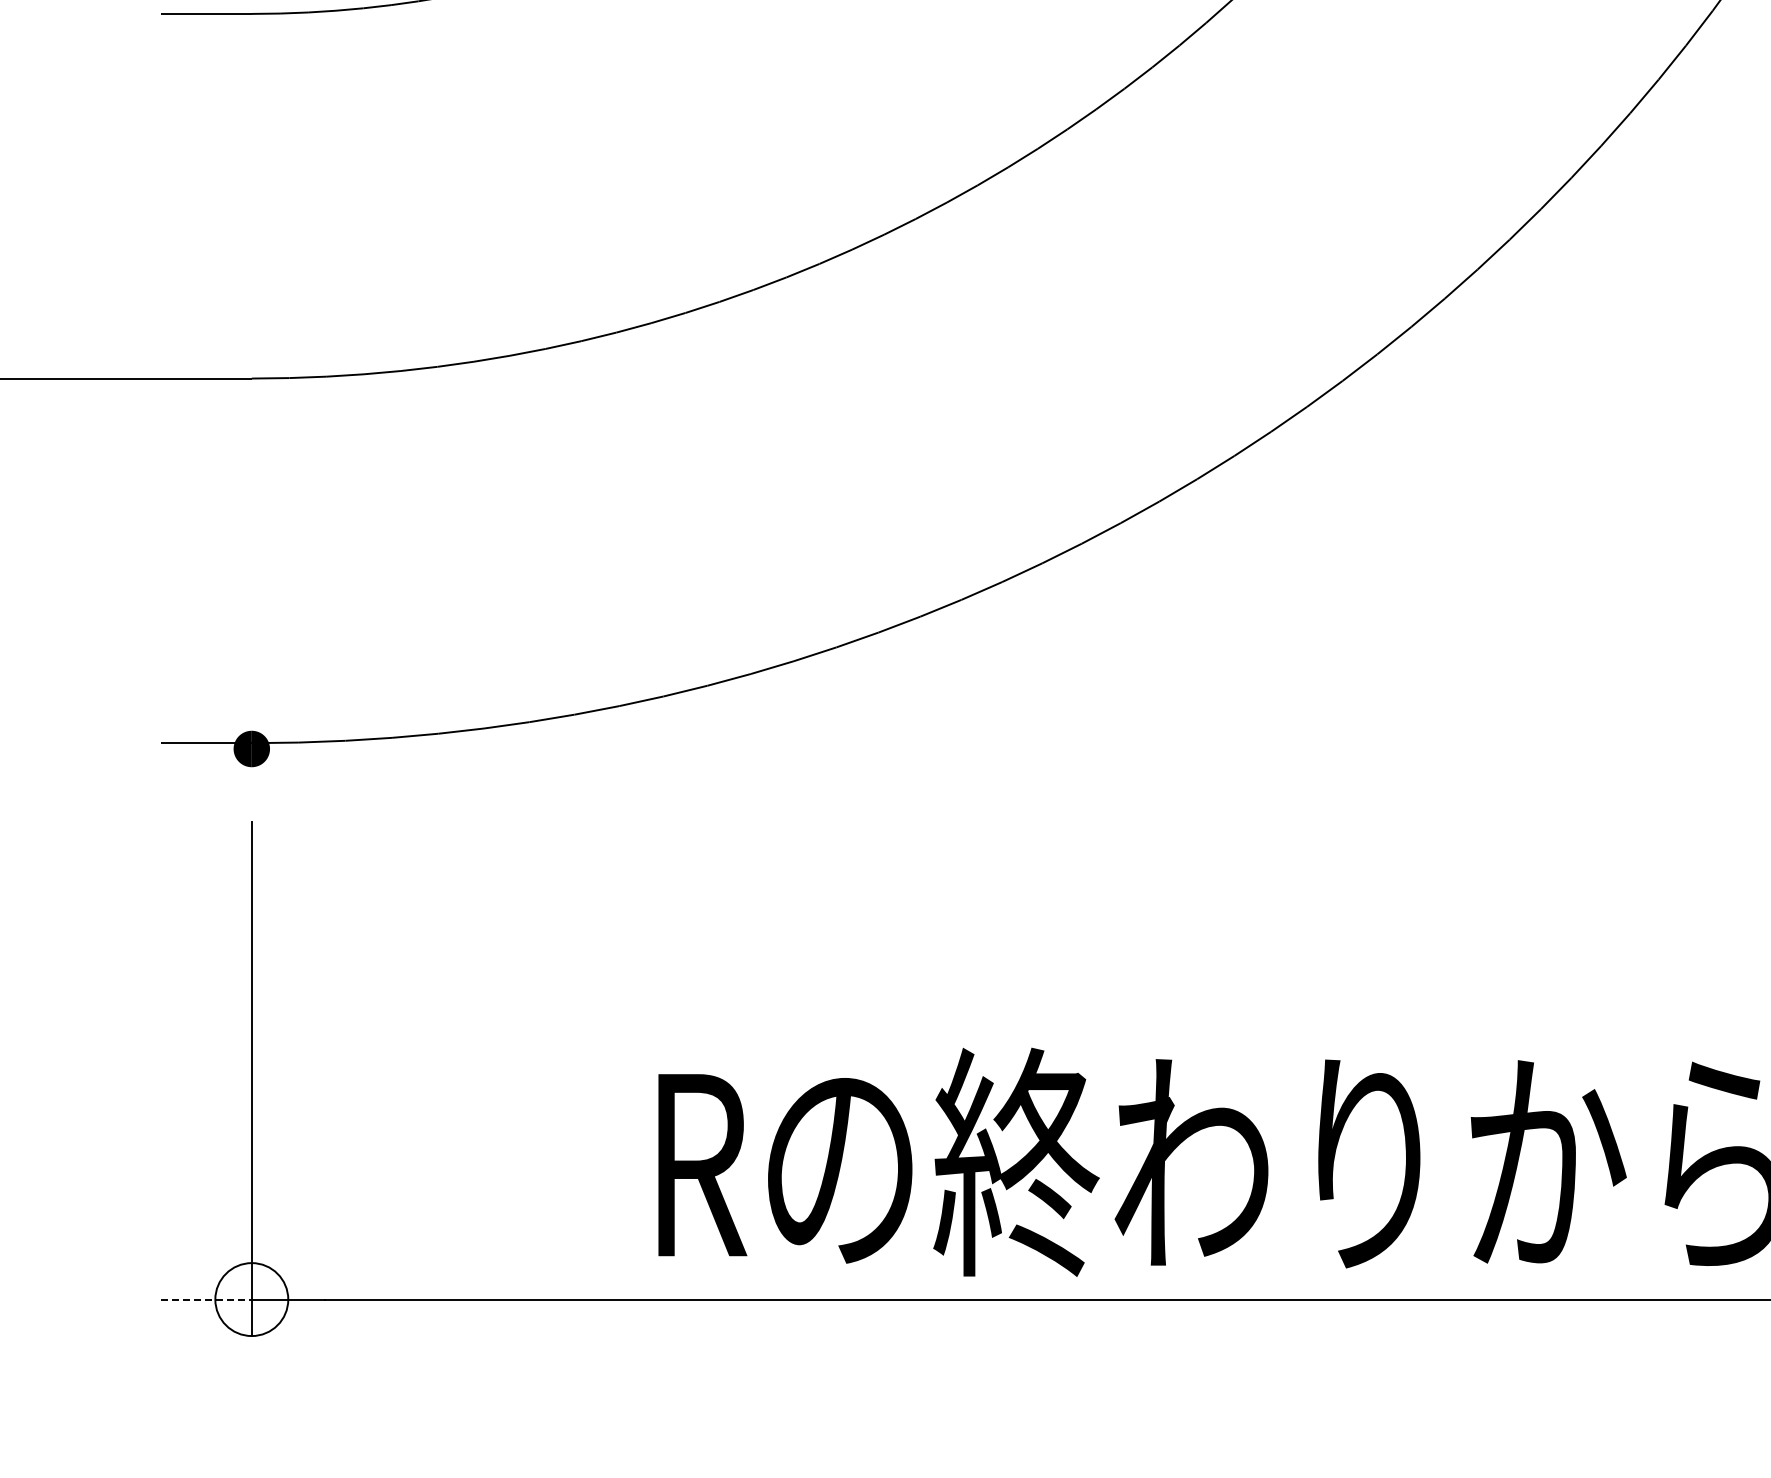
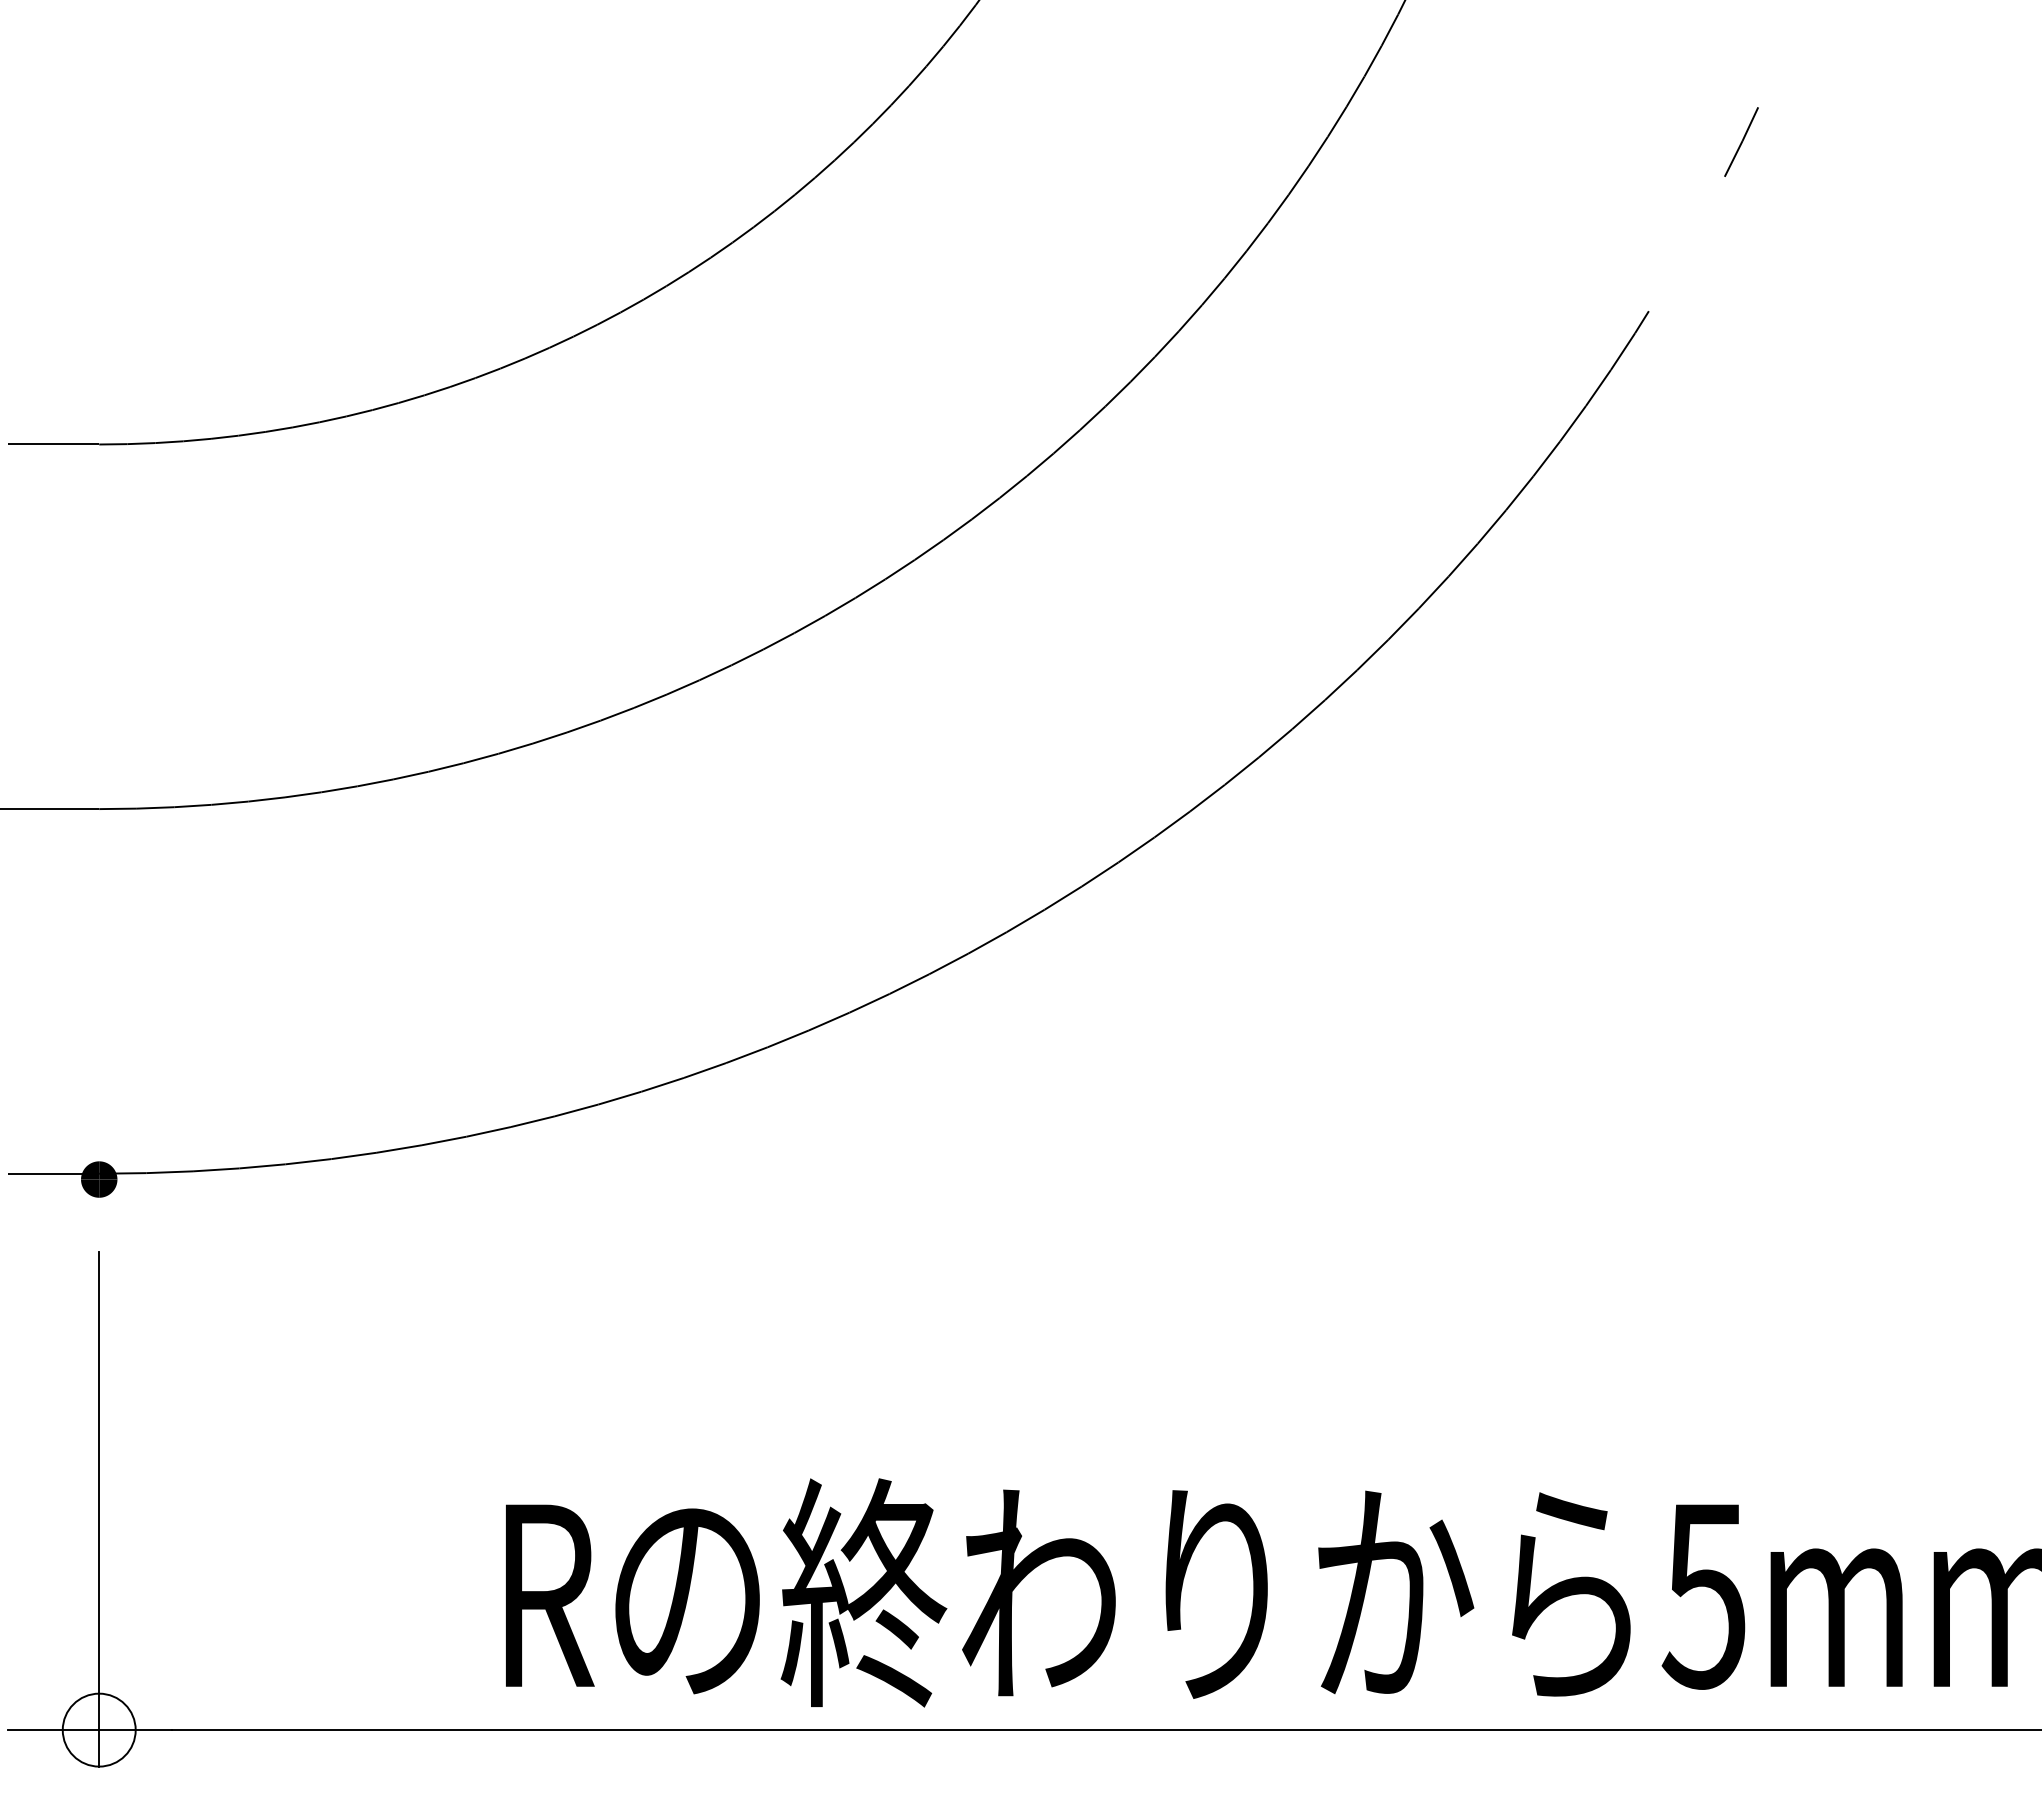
line: (206, 1299) -> (53, 1730), dashed -> solid

